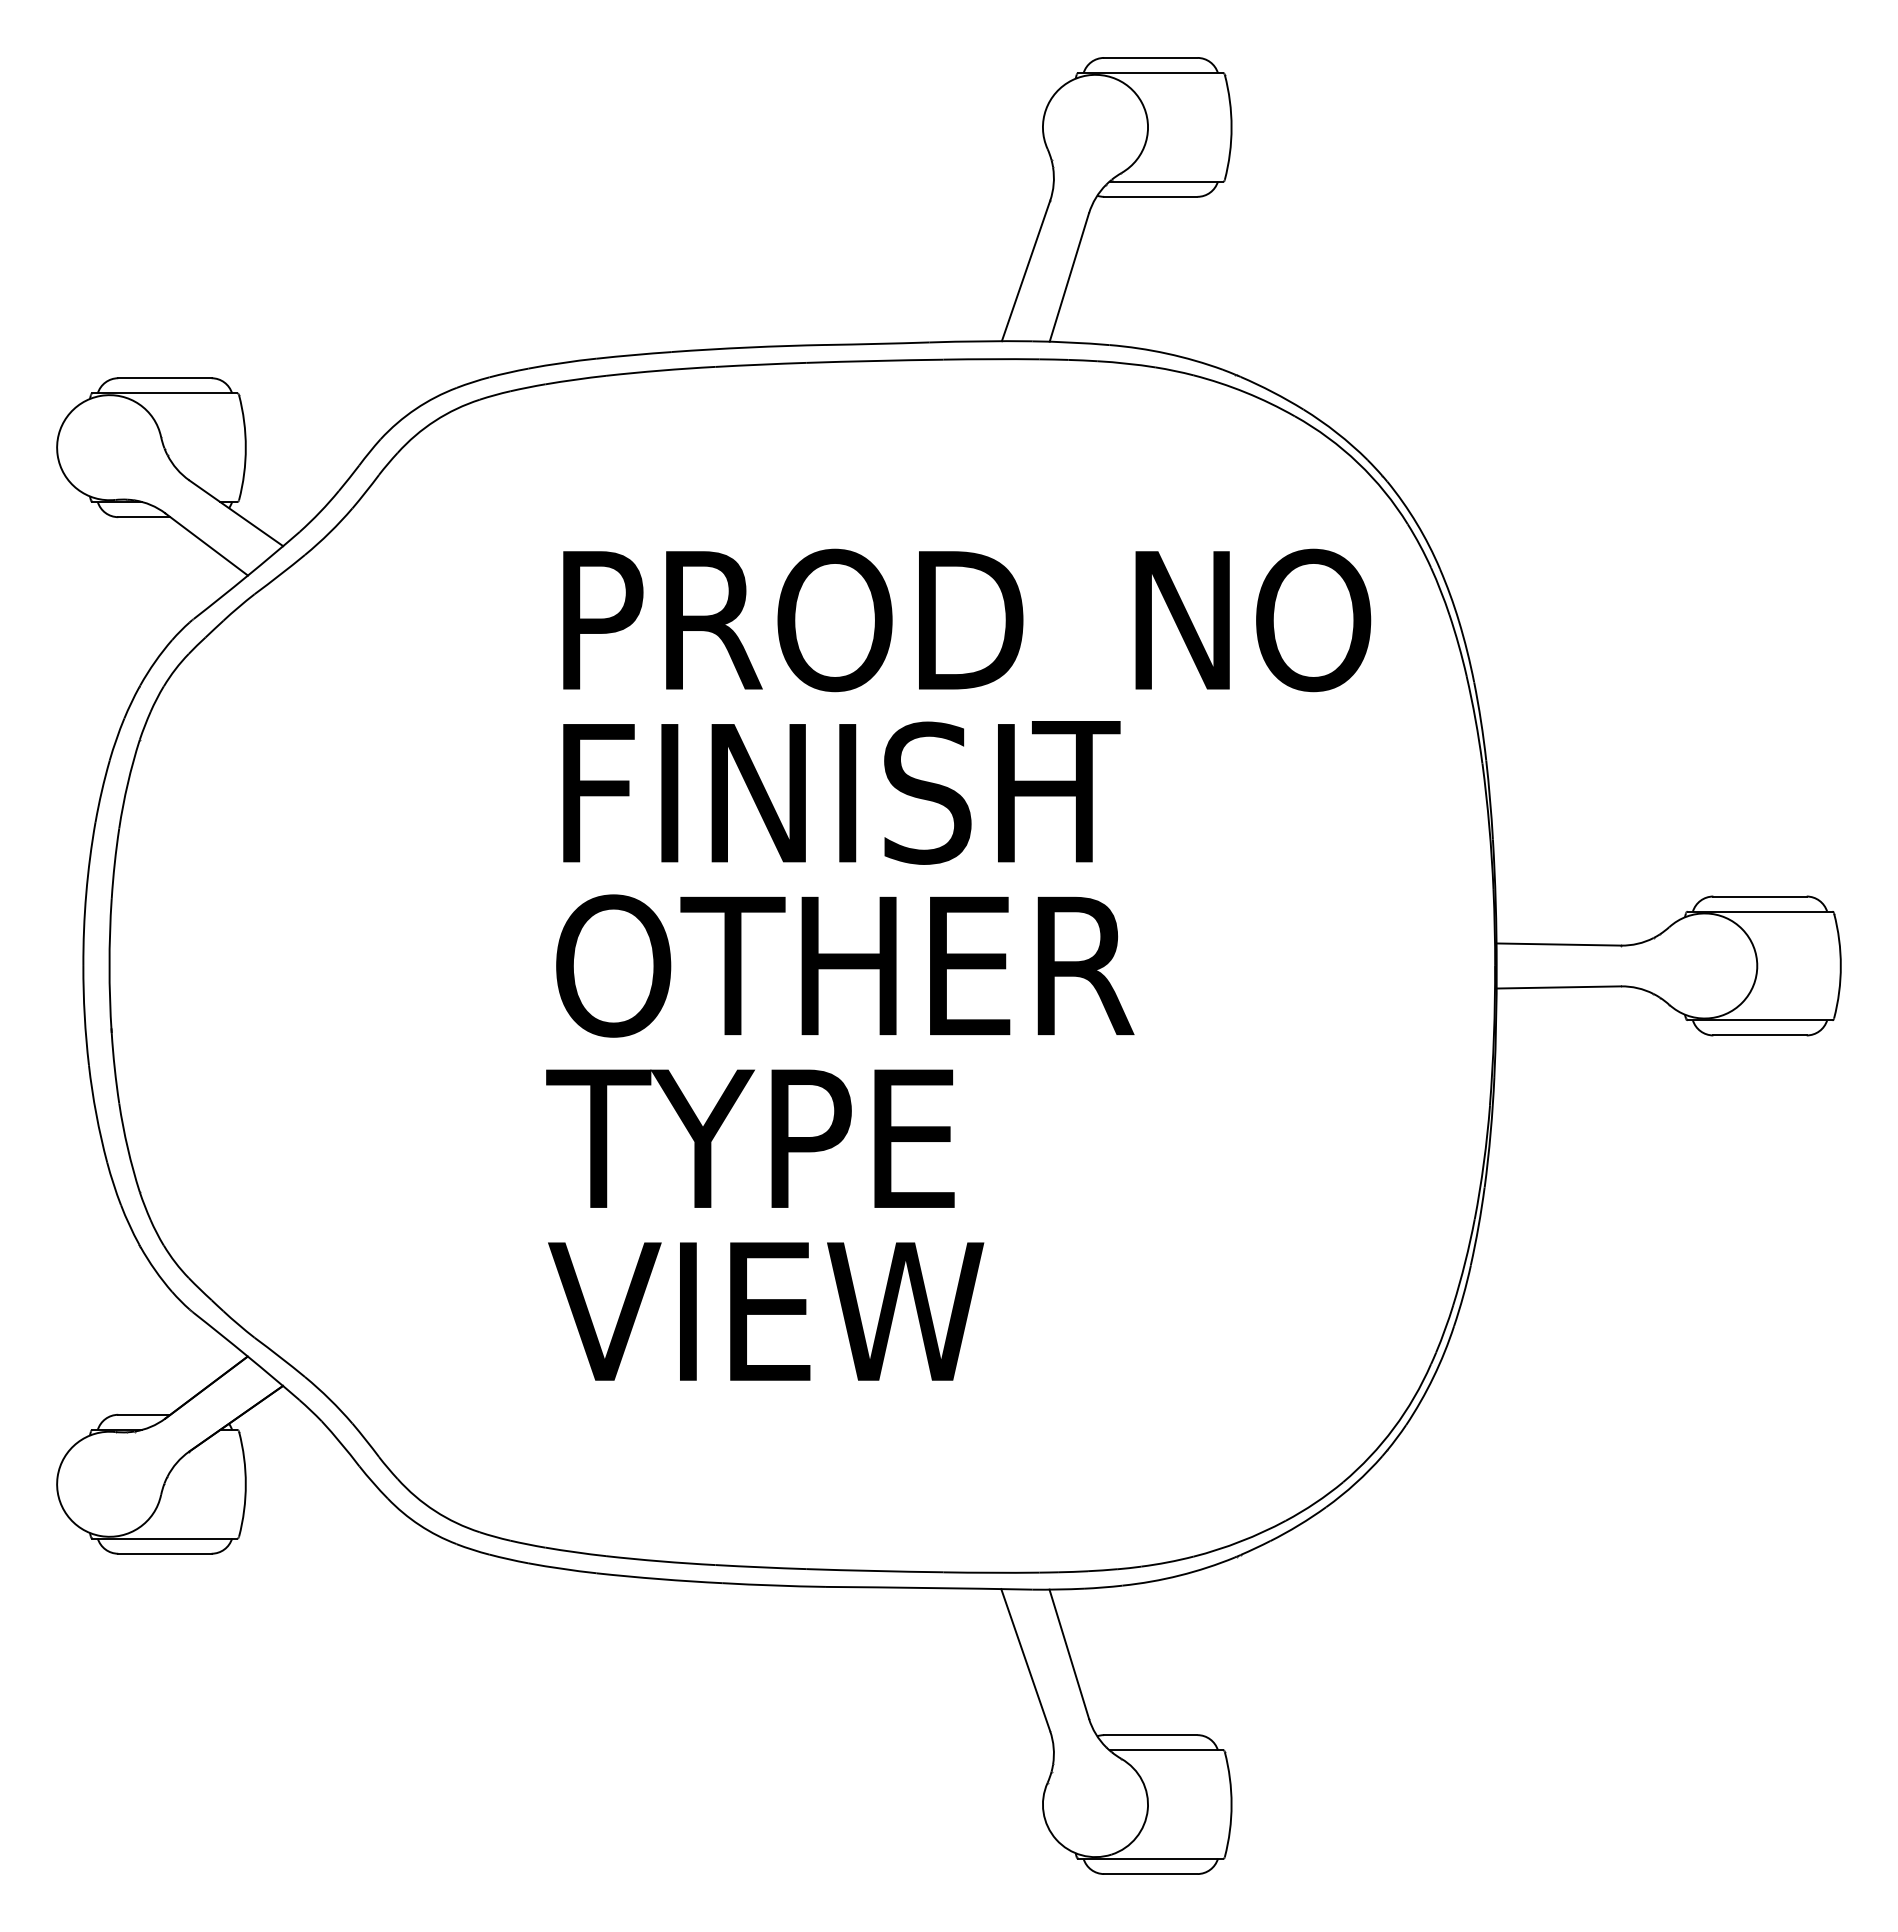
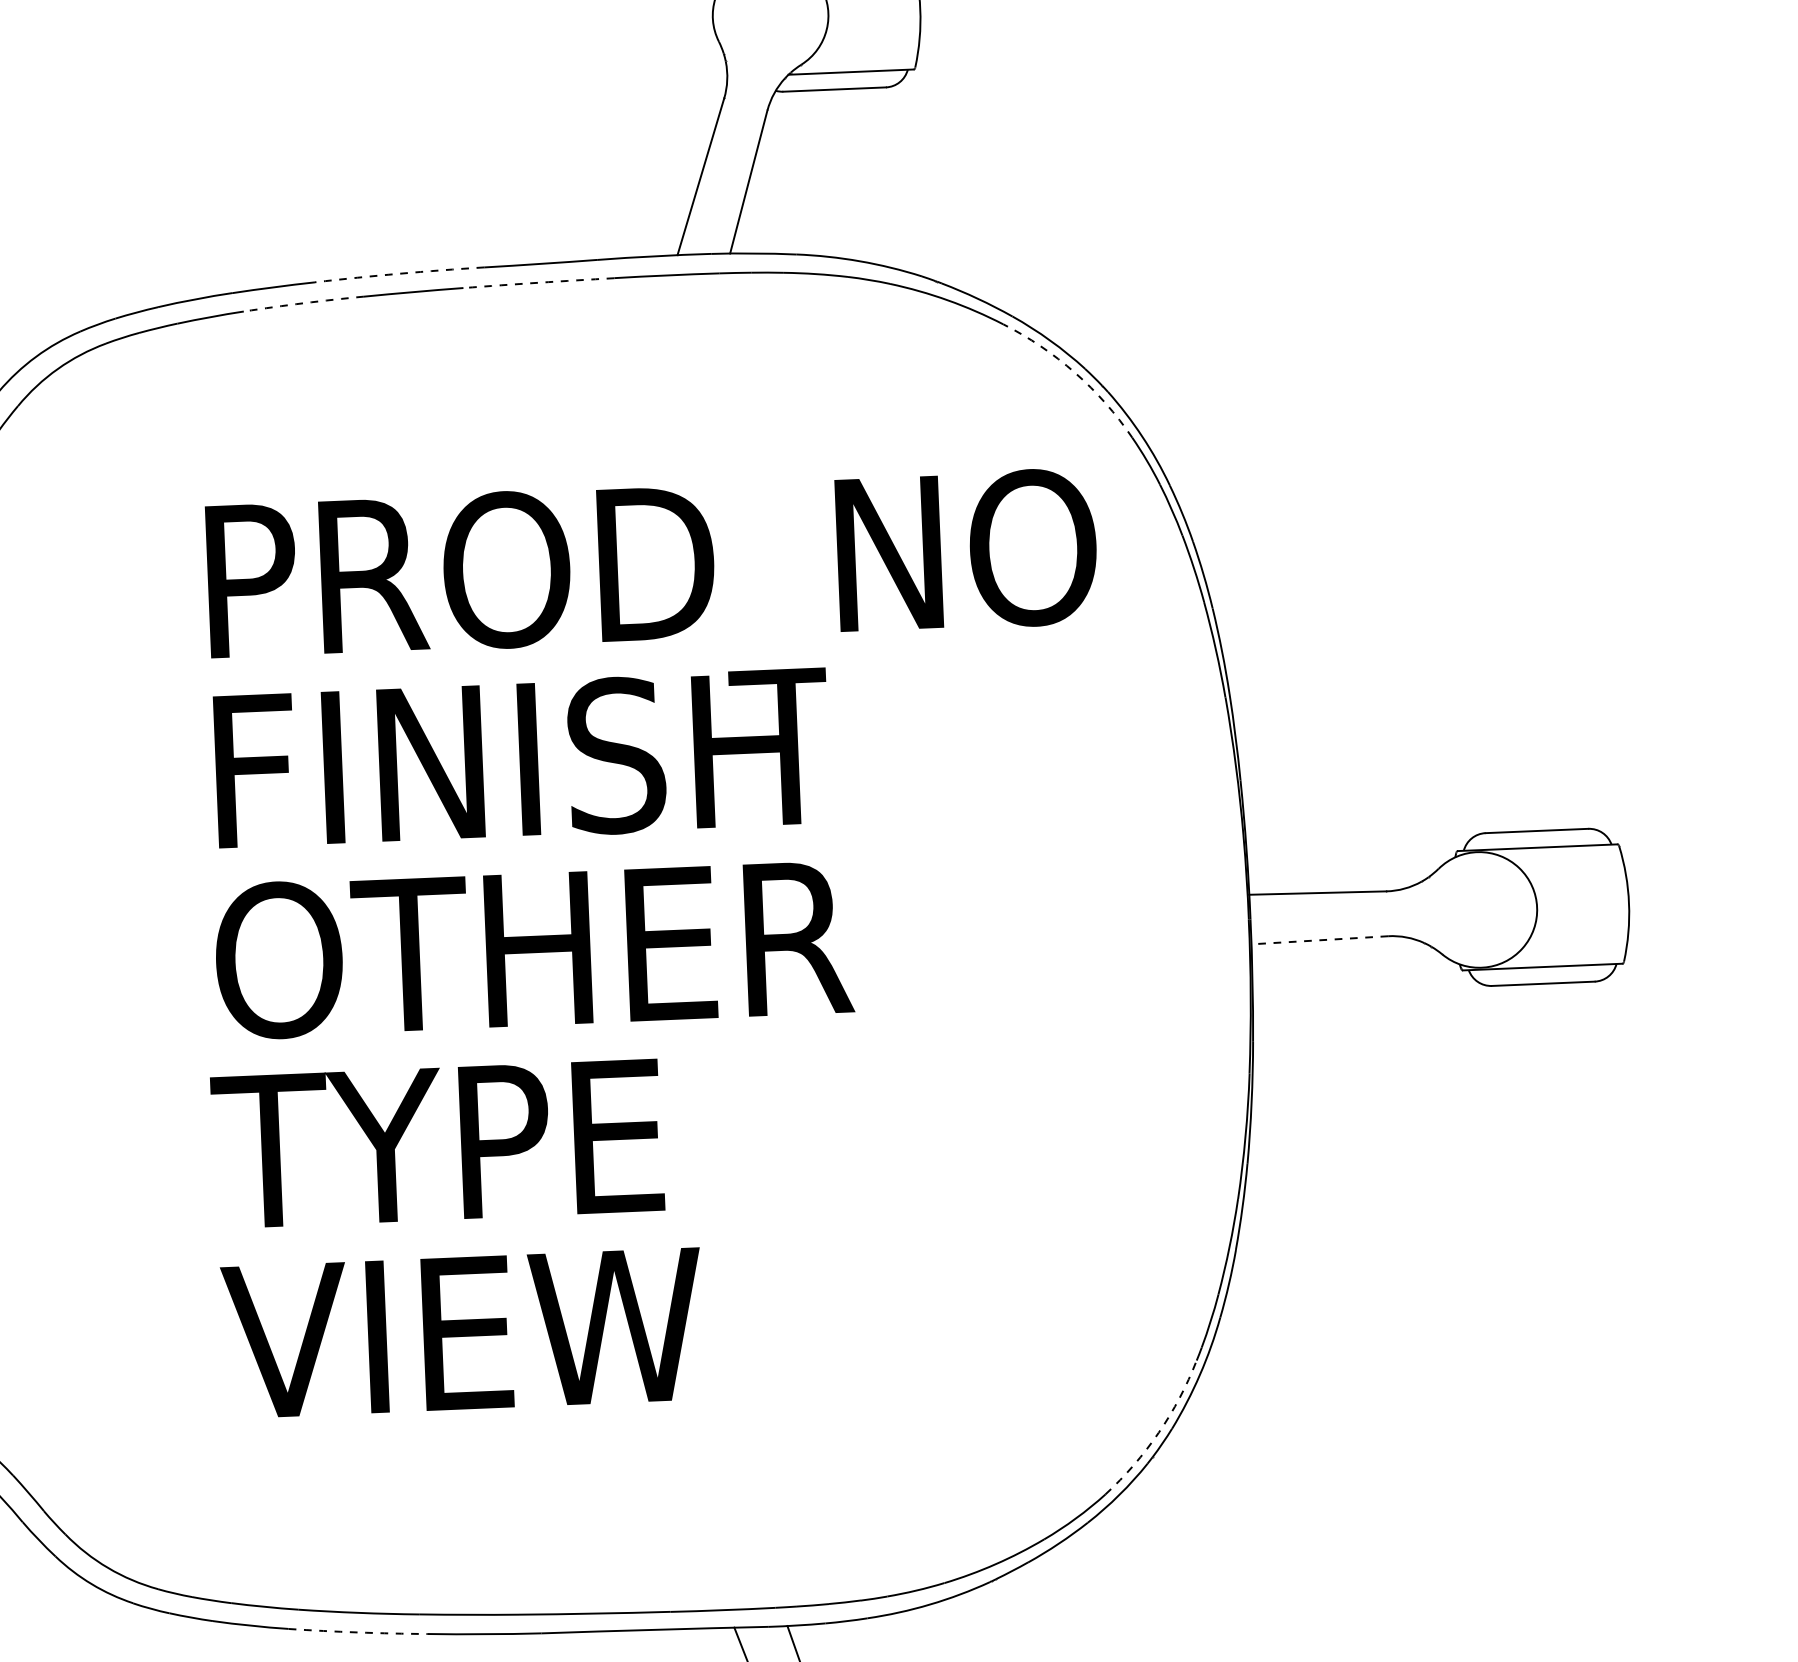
arc: (748, 347) -> (399, 273), solid -> dashed
arc: (874, 360) -> (538, 282), solid -> dashed
arc: (660, 370) -> (303, 303), solid -> dashed
arc: (1358, 463) -> (1075, 373), solid -> dashed
line: (1558, 987) -> (1319, 940), solid -> dashed
arc: (1393, 1428) -> (1158, 1432), solid -> dashed
arc: (659, 1579) -> (358, 1632), solid -> dashed

